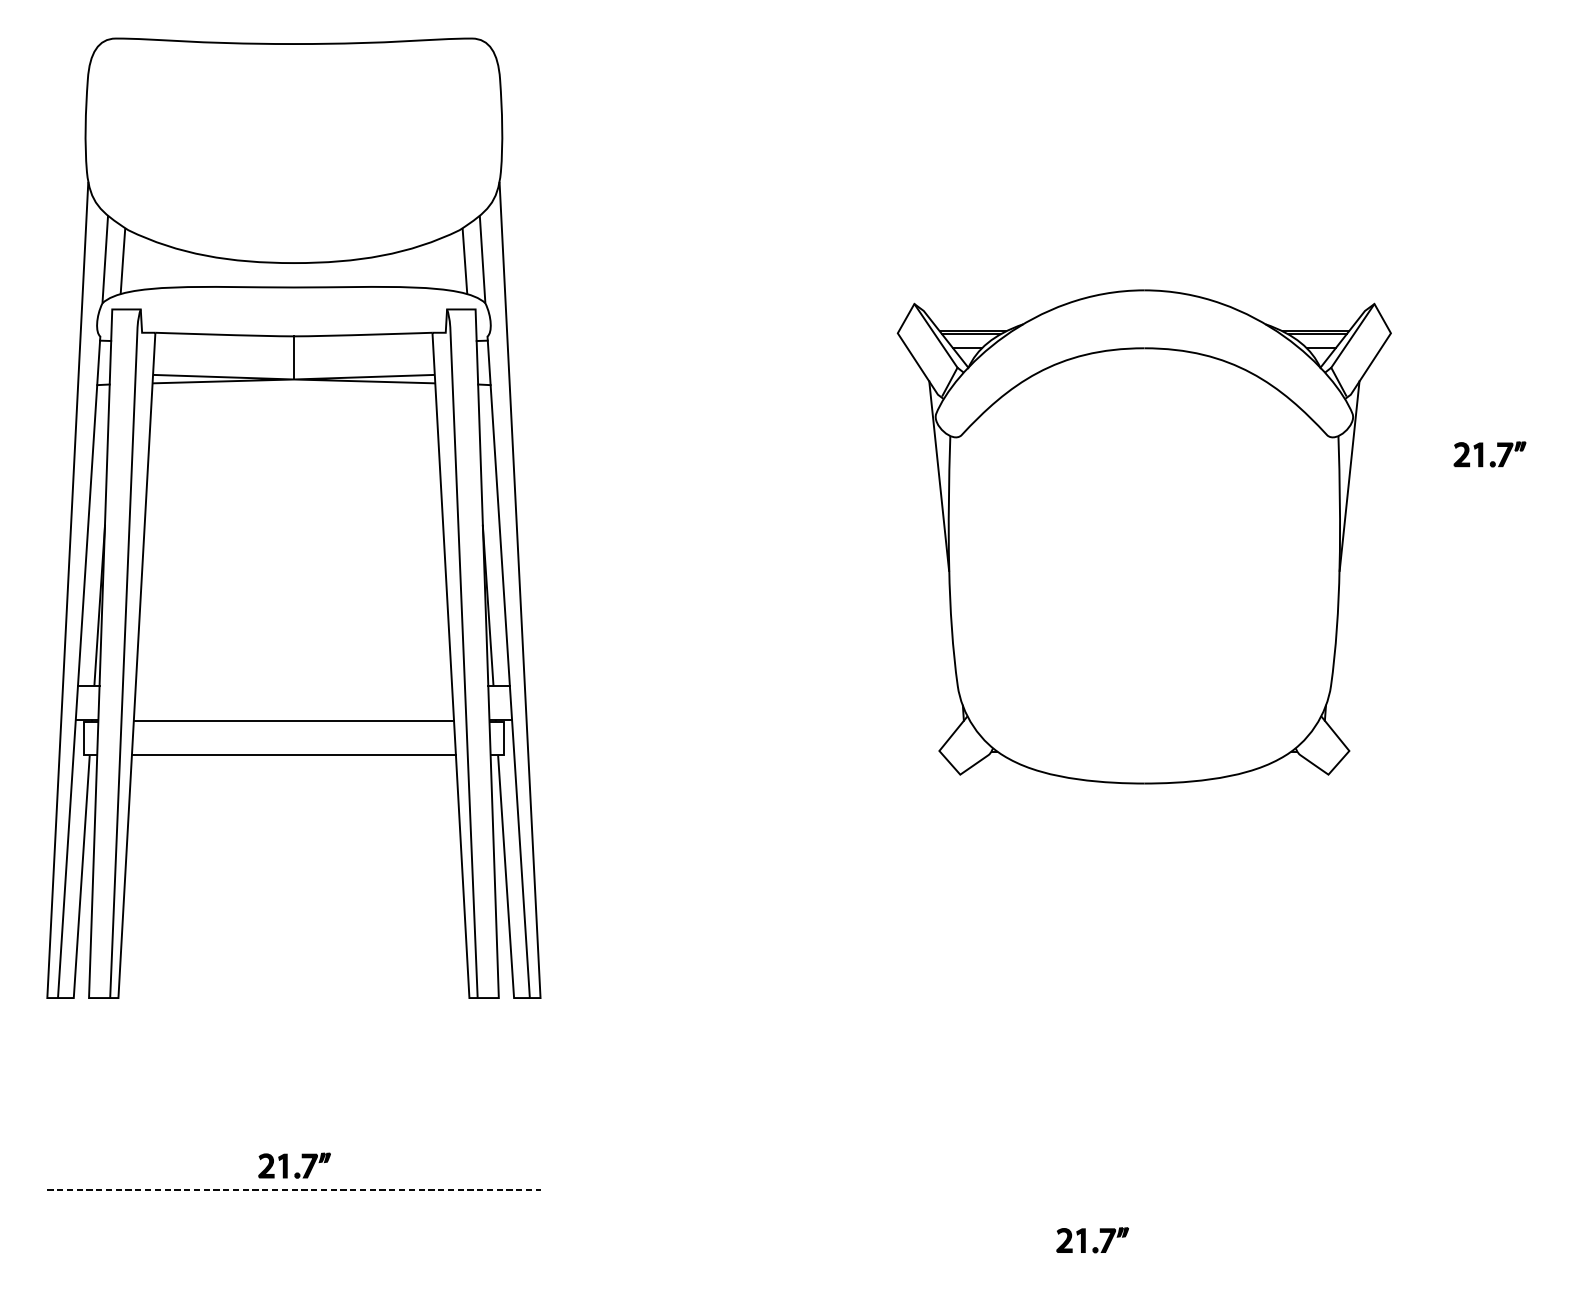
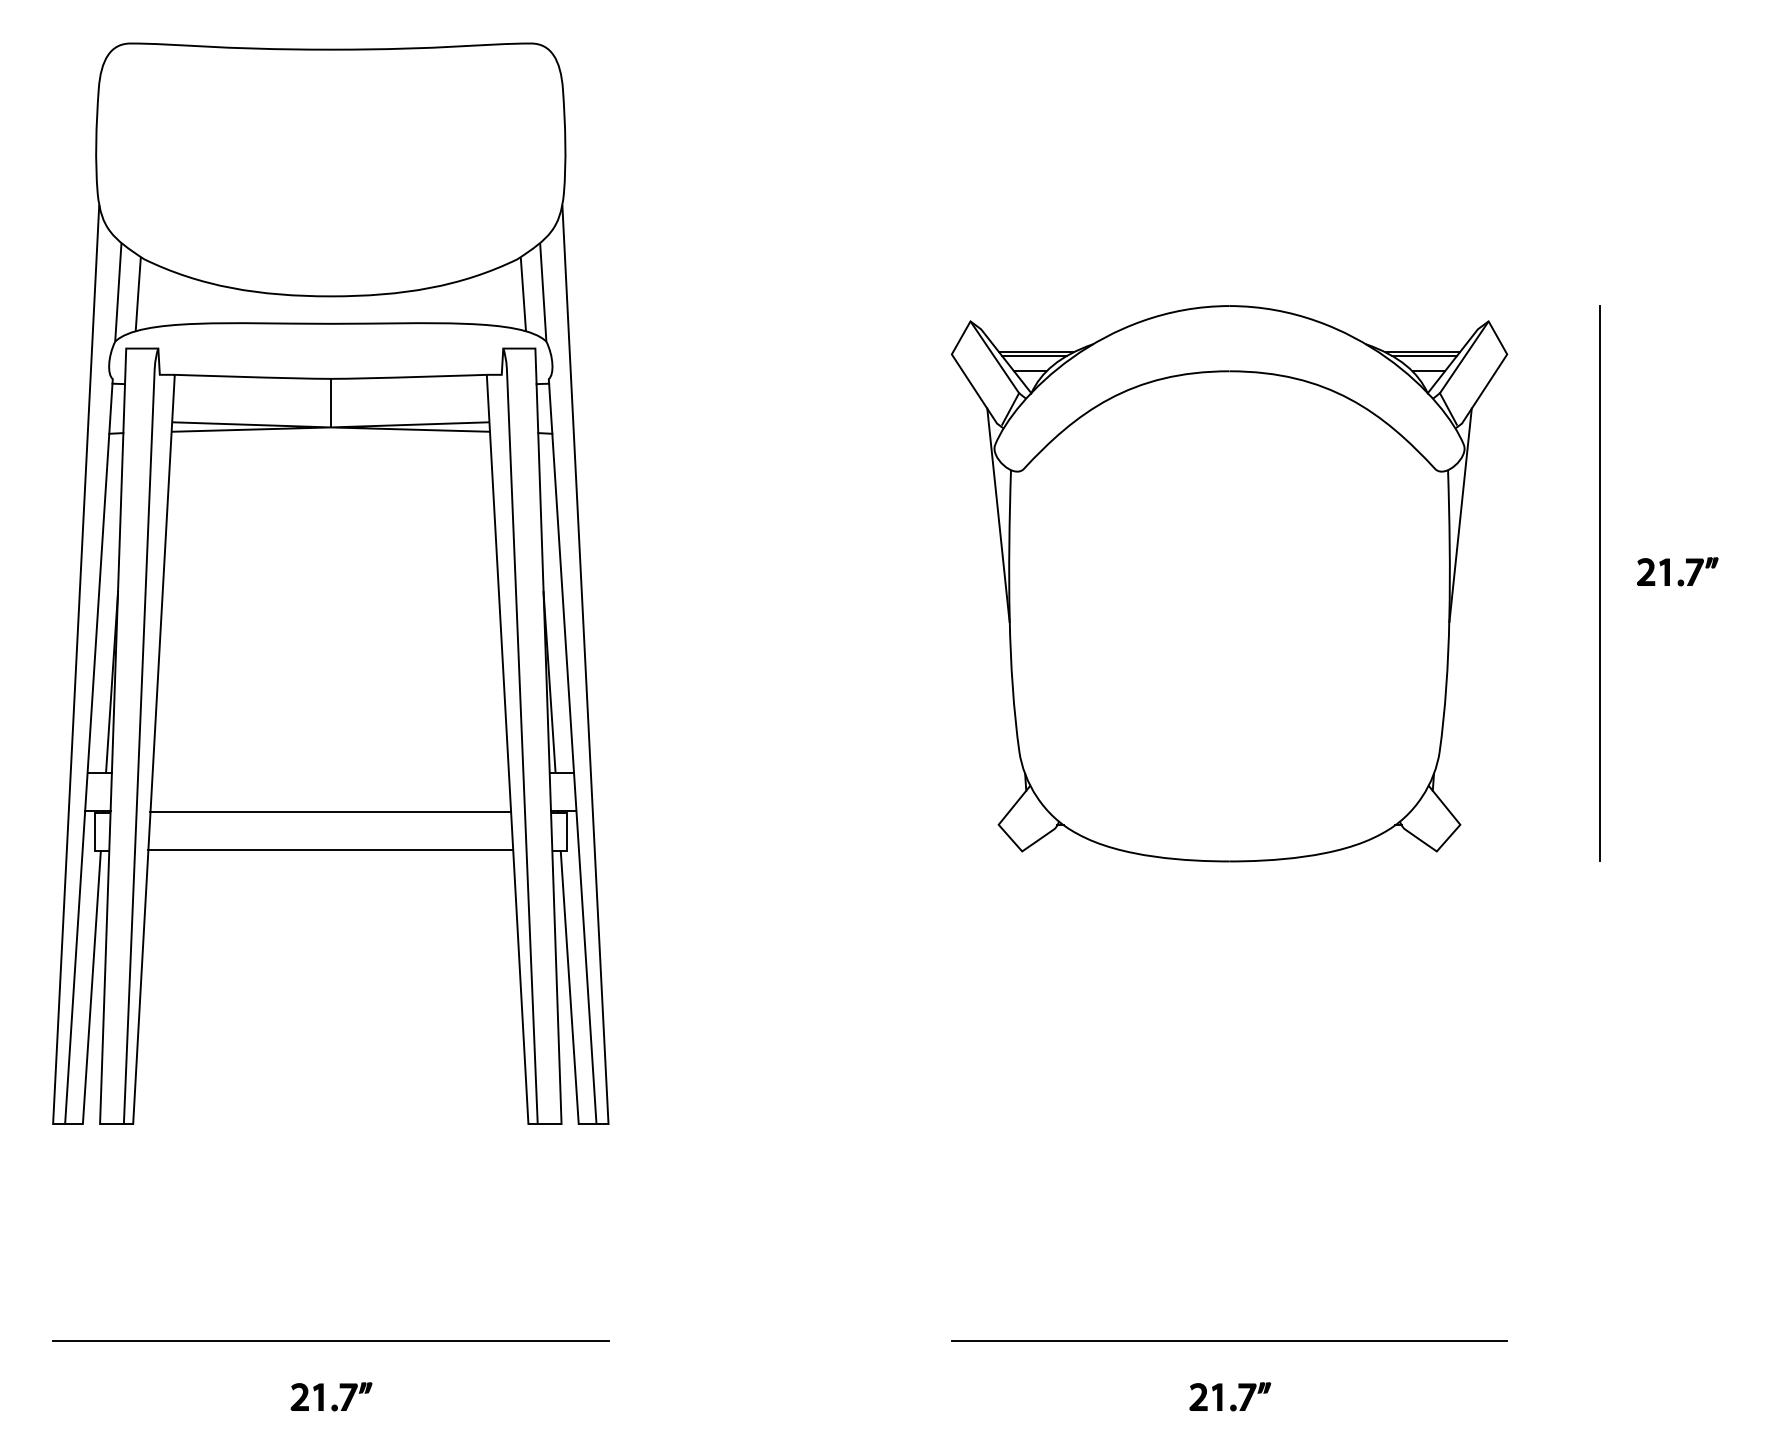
part: (1482, 454) -> (1669, 571), moved
line: (1420, 518) -> (1599, 583), added
part: (1144, 536) -> (1229, 583), moved
part: (287, 1165) -> (323, 1396), moved
line: (293, 1190) -> (330, 1340), dashed -> solid
line: (1091, 1190) -> (1229, 1340), added

